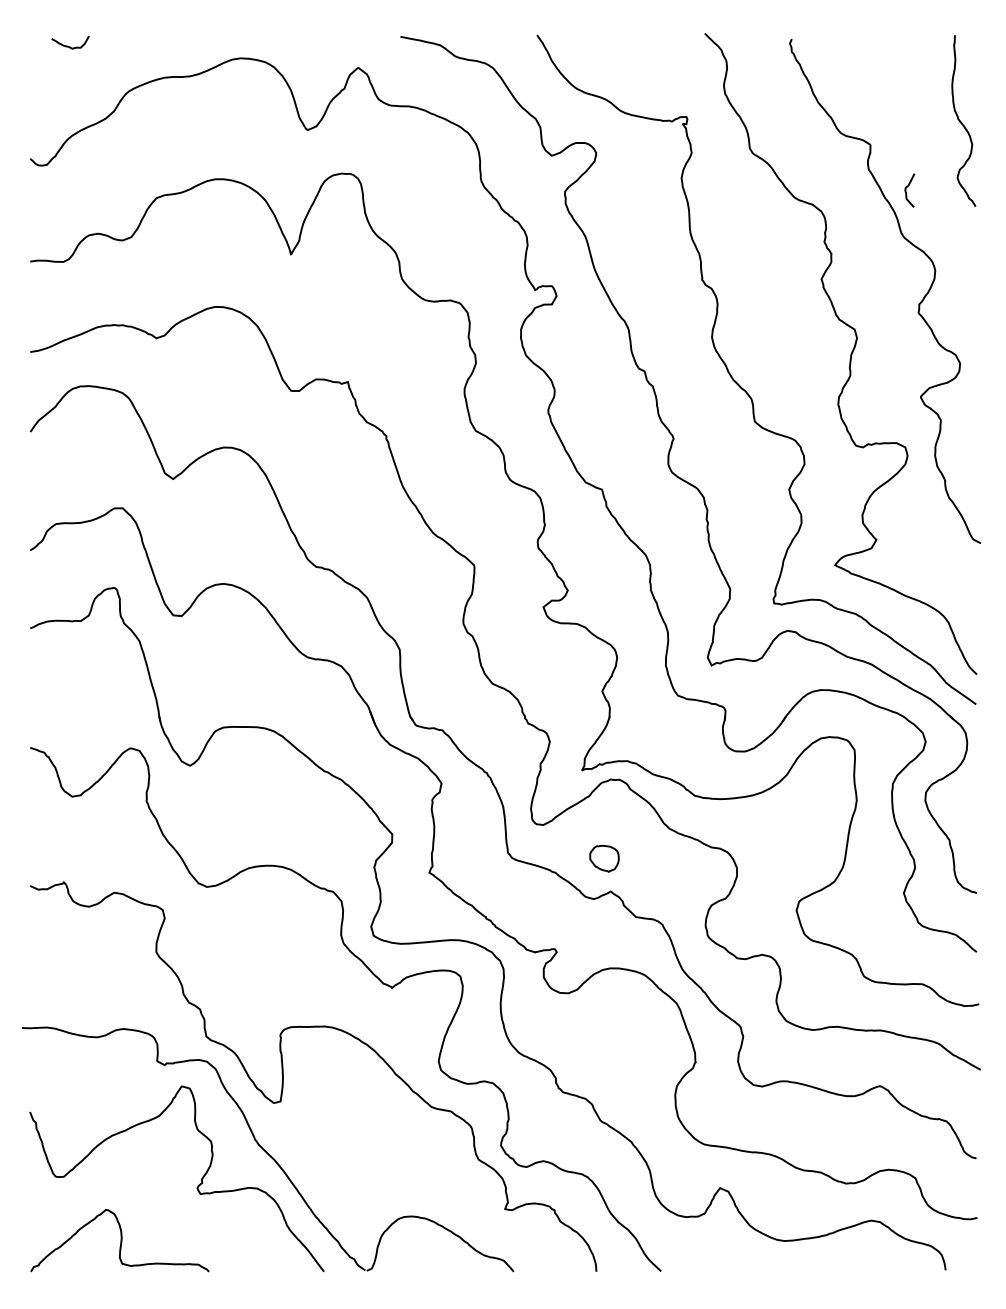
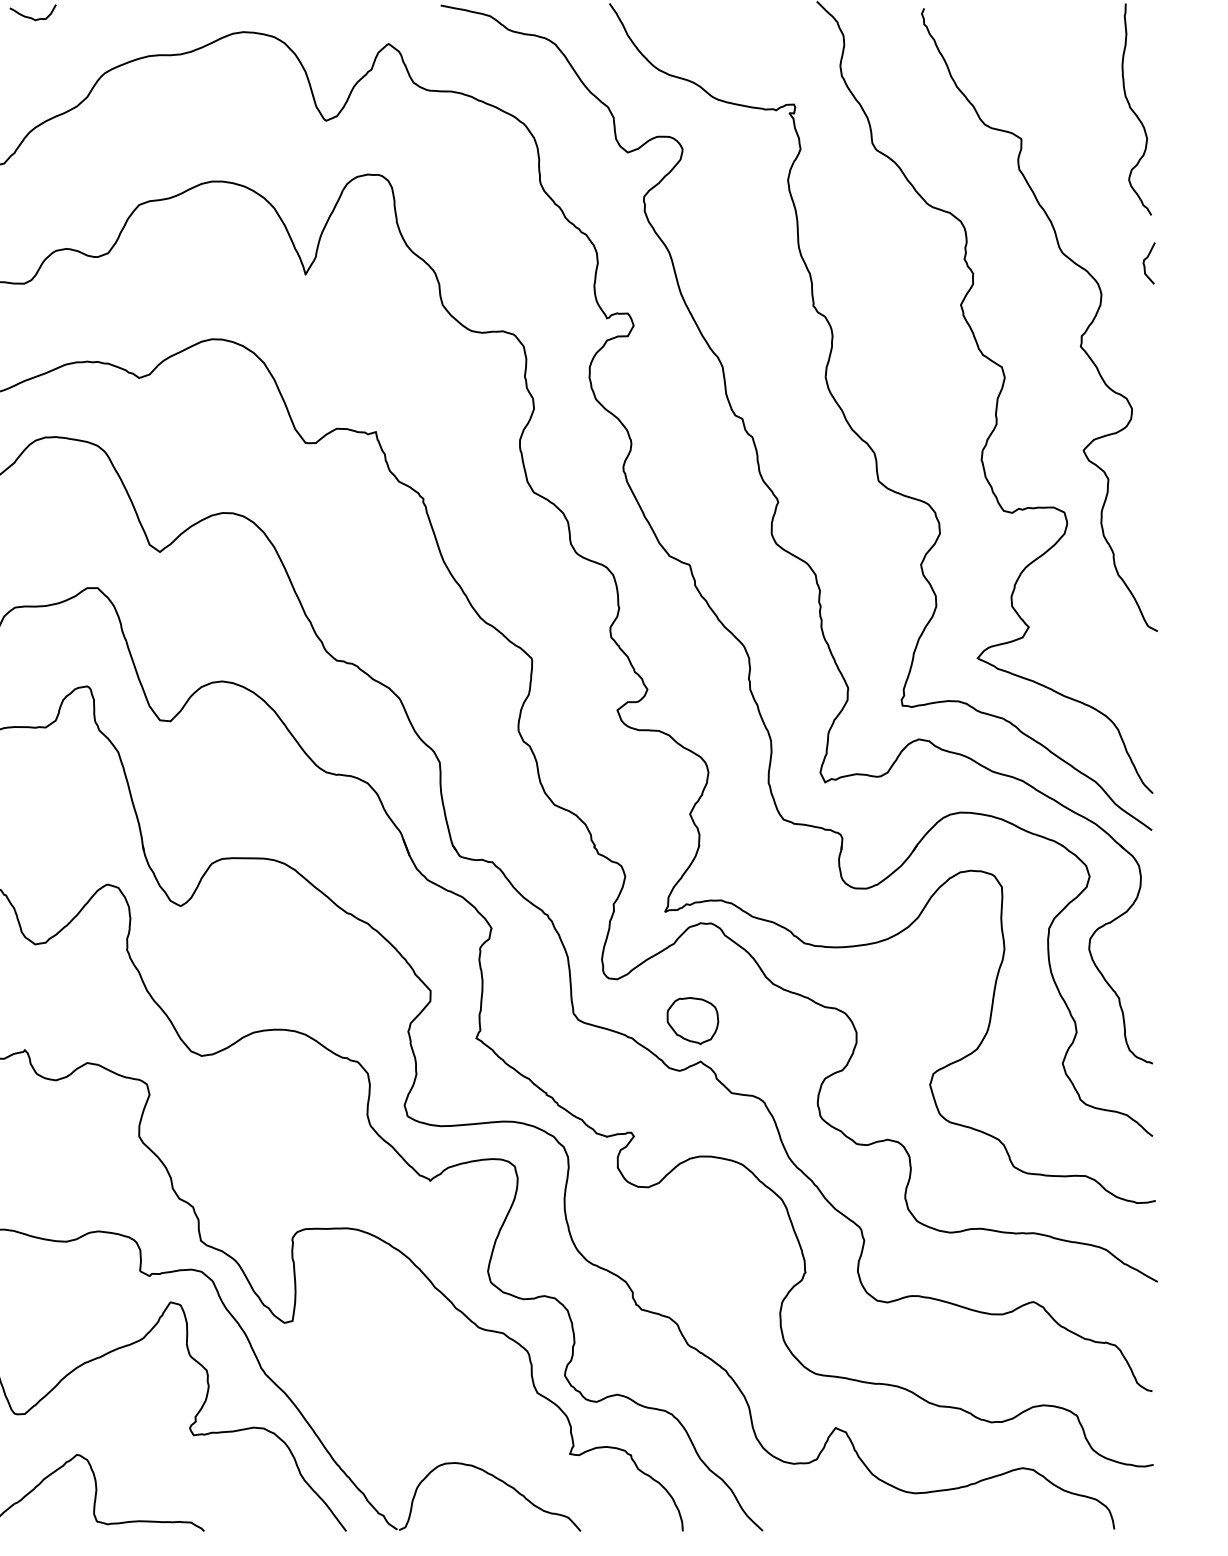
curve: (906, 190) -> (1145, 263), moved
part: (604, 858) -> (692, 1020), size x1.43

